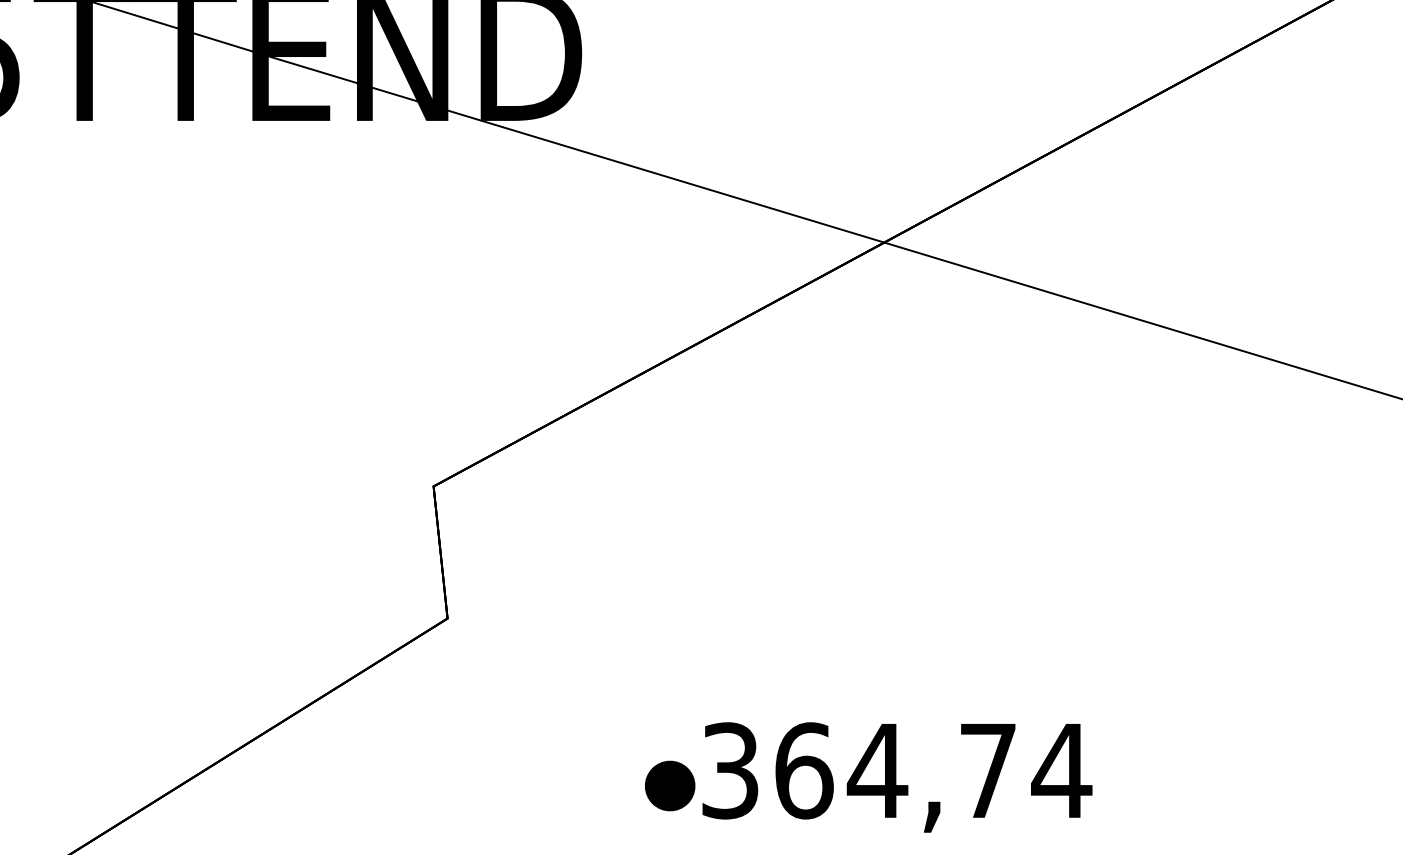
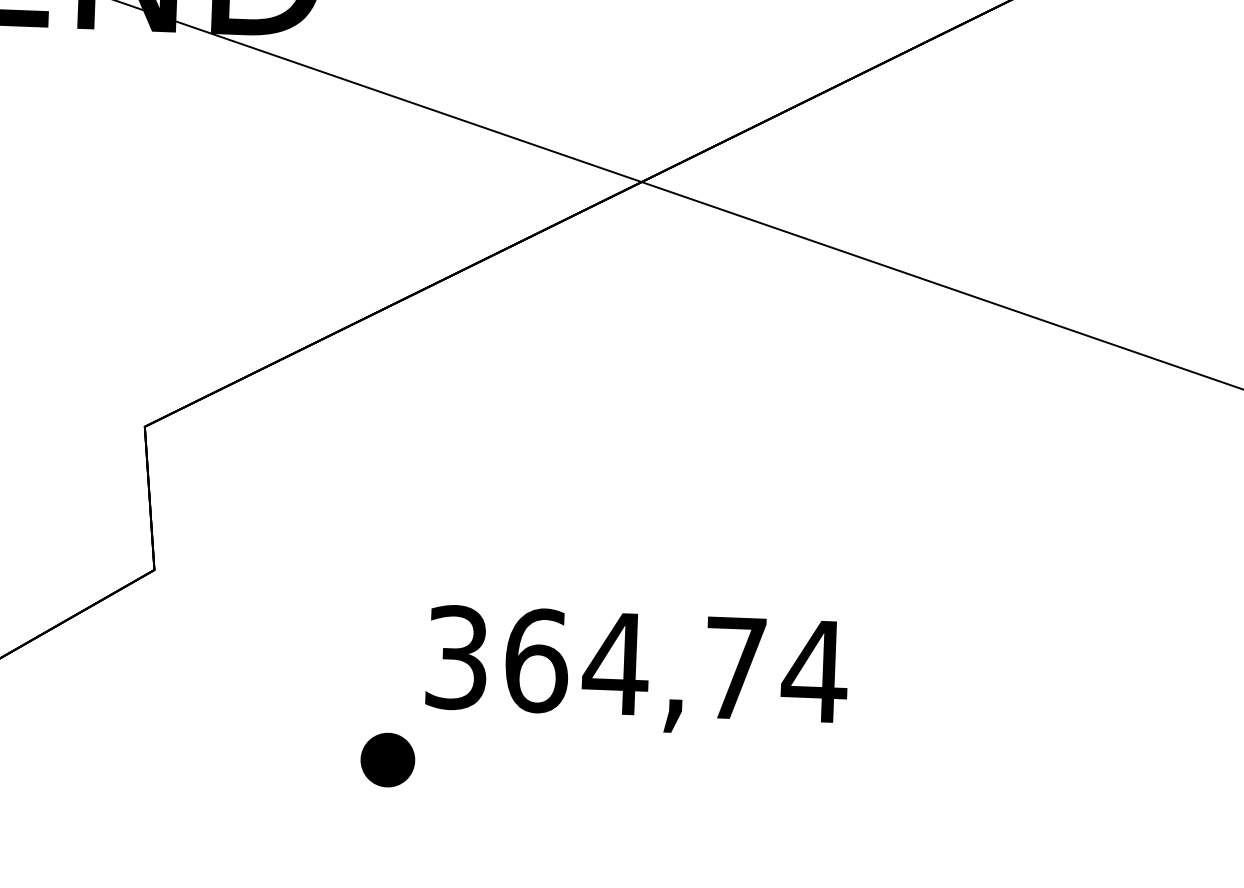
text: (897, 777) -> (637, 671), moved

